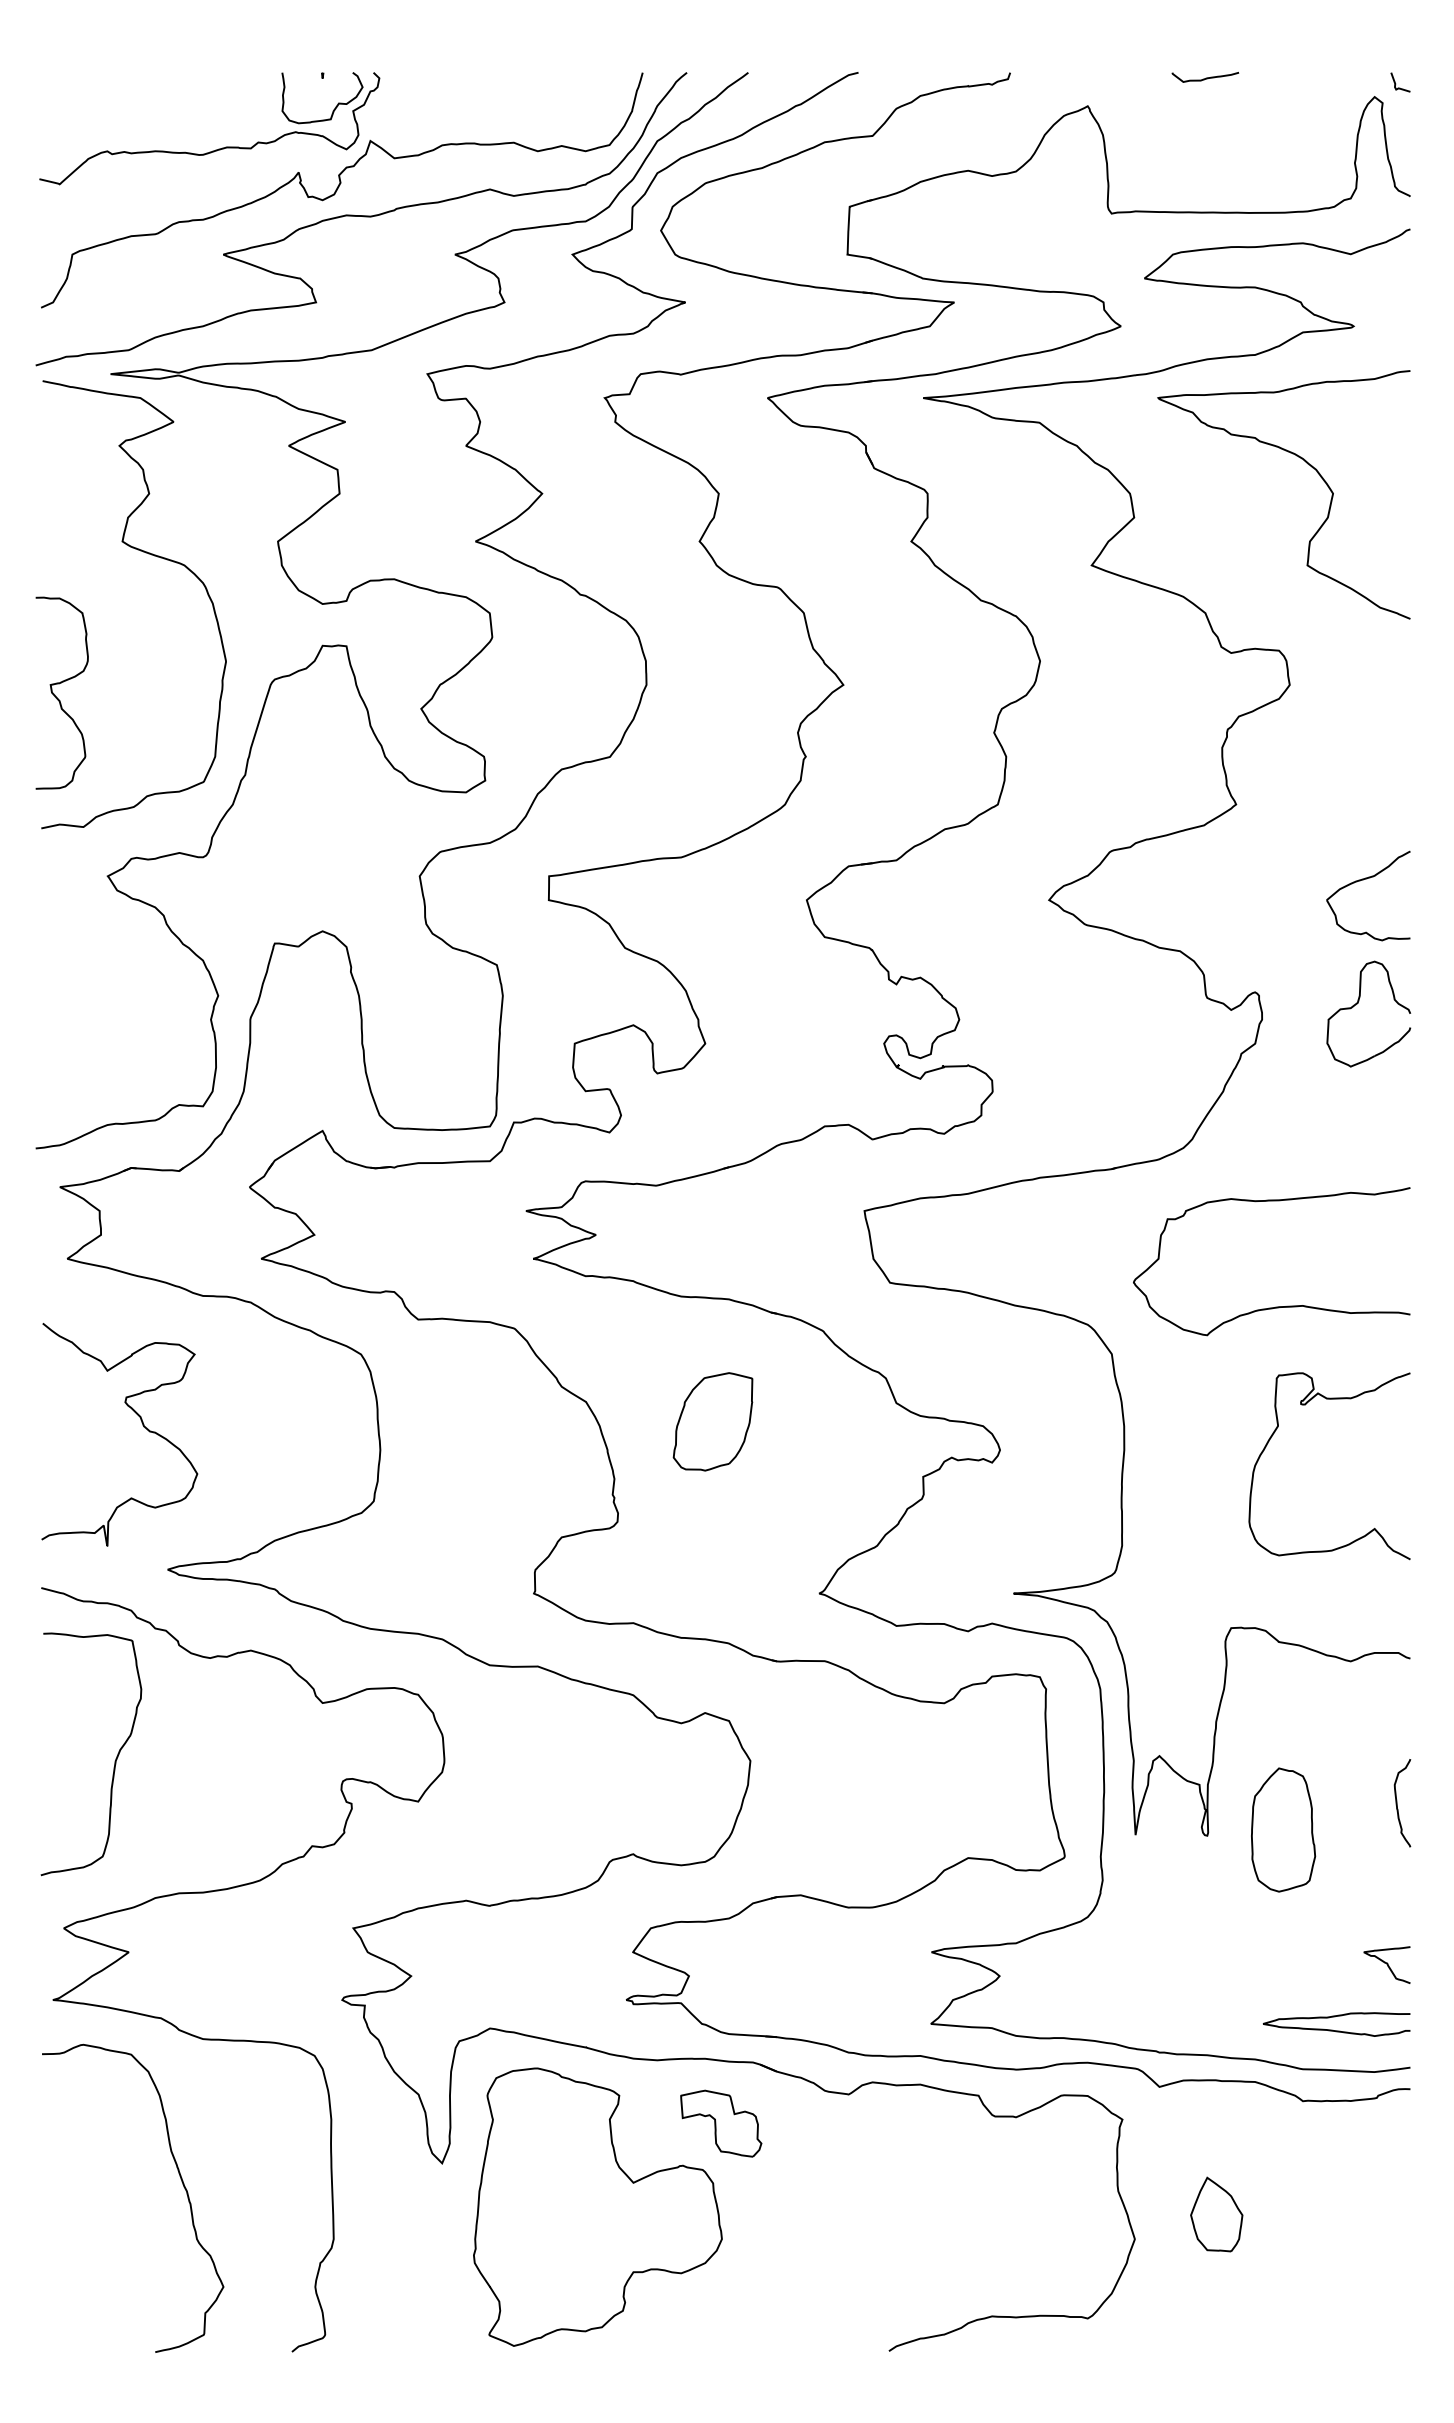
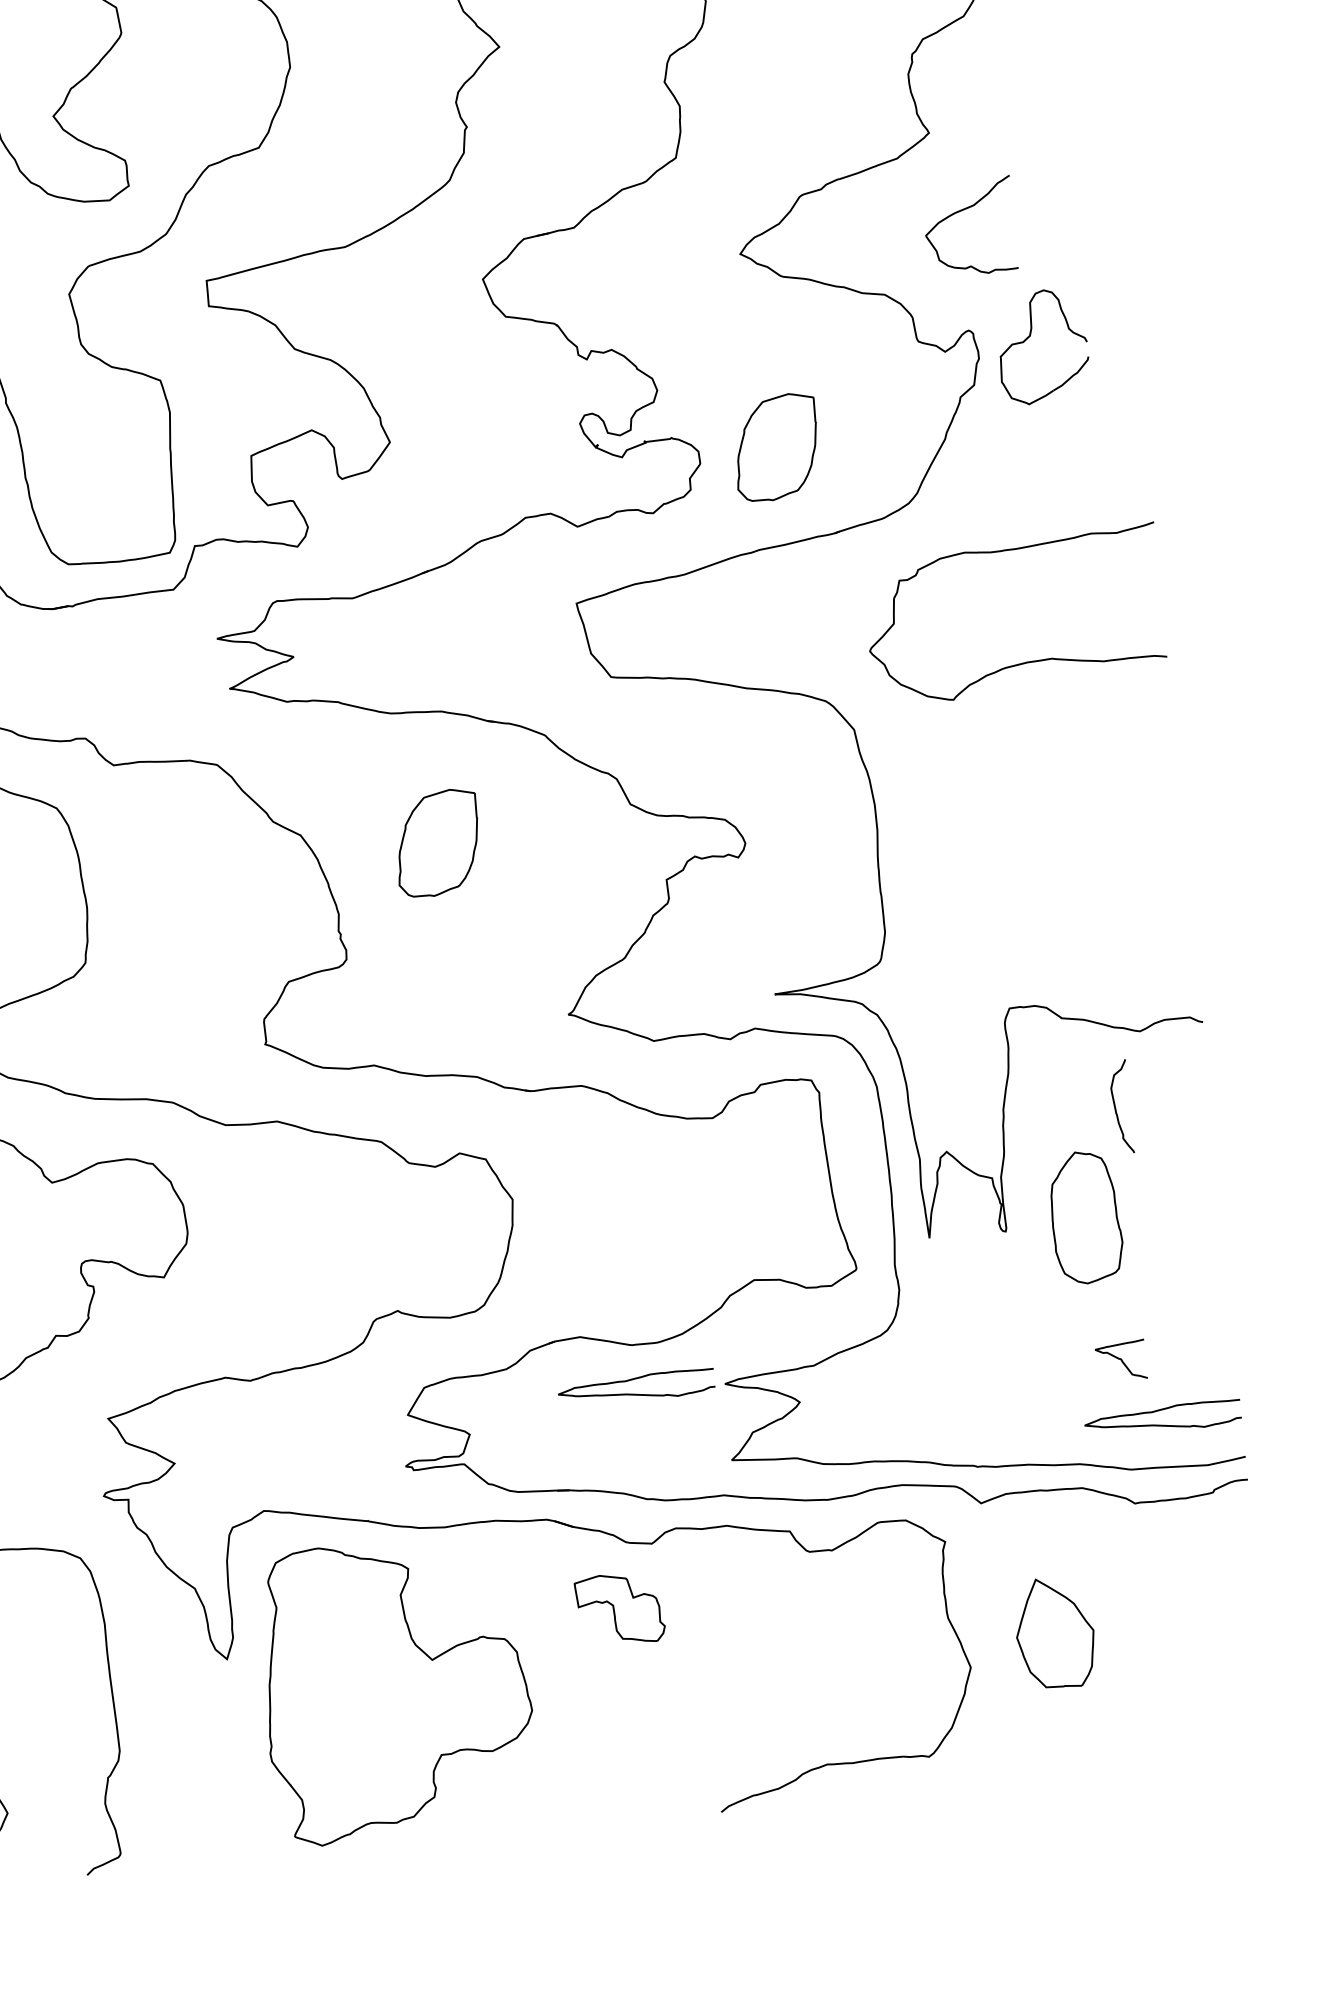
curve: (1363, 880) -> (962, 211), moved
part: (1358, 1003) -> (1030, 336), moved
part: (1064, 1083) -> (775, 447), added
curve: (1275, 1432) -> (1036, 796), removed
curve: (1397, 1803) -> (1116, 1107), moved
curve: (848, 1953) -> (636, 1393), added
curve: (1386, 1964) -> (1120, 1360), moved
part: (721, 2123) -> (620, 1609), moved
part: (1216, 2214) -> (1054, 1632), size x1.4

